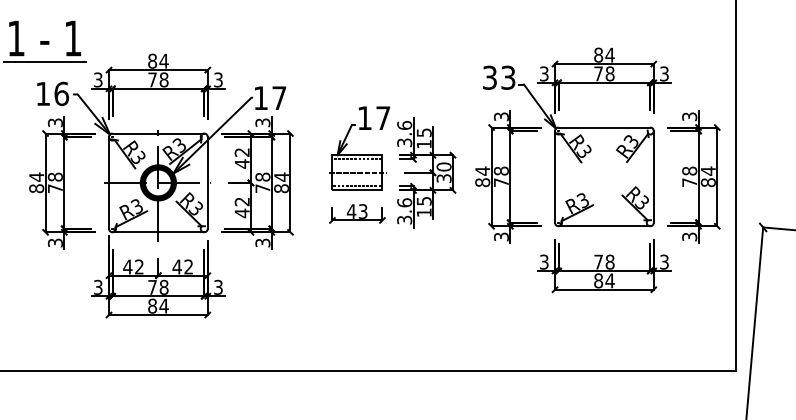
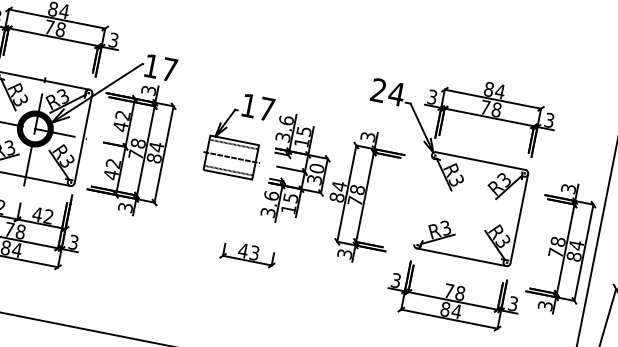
text: (499, 77) -> (388, 92), 33 -> 24
part: (508, 176) -> (363, 196), moved
line: (555, 176) -> (423, 199), removed
part: (693, 176) -> (560, 247), moved
part: (357, 213) -> (248, 253), moved

